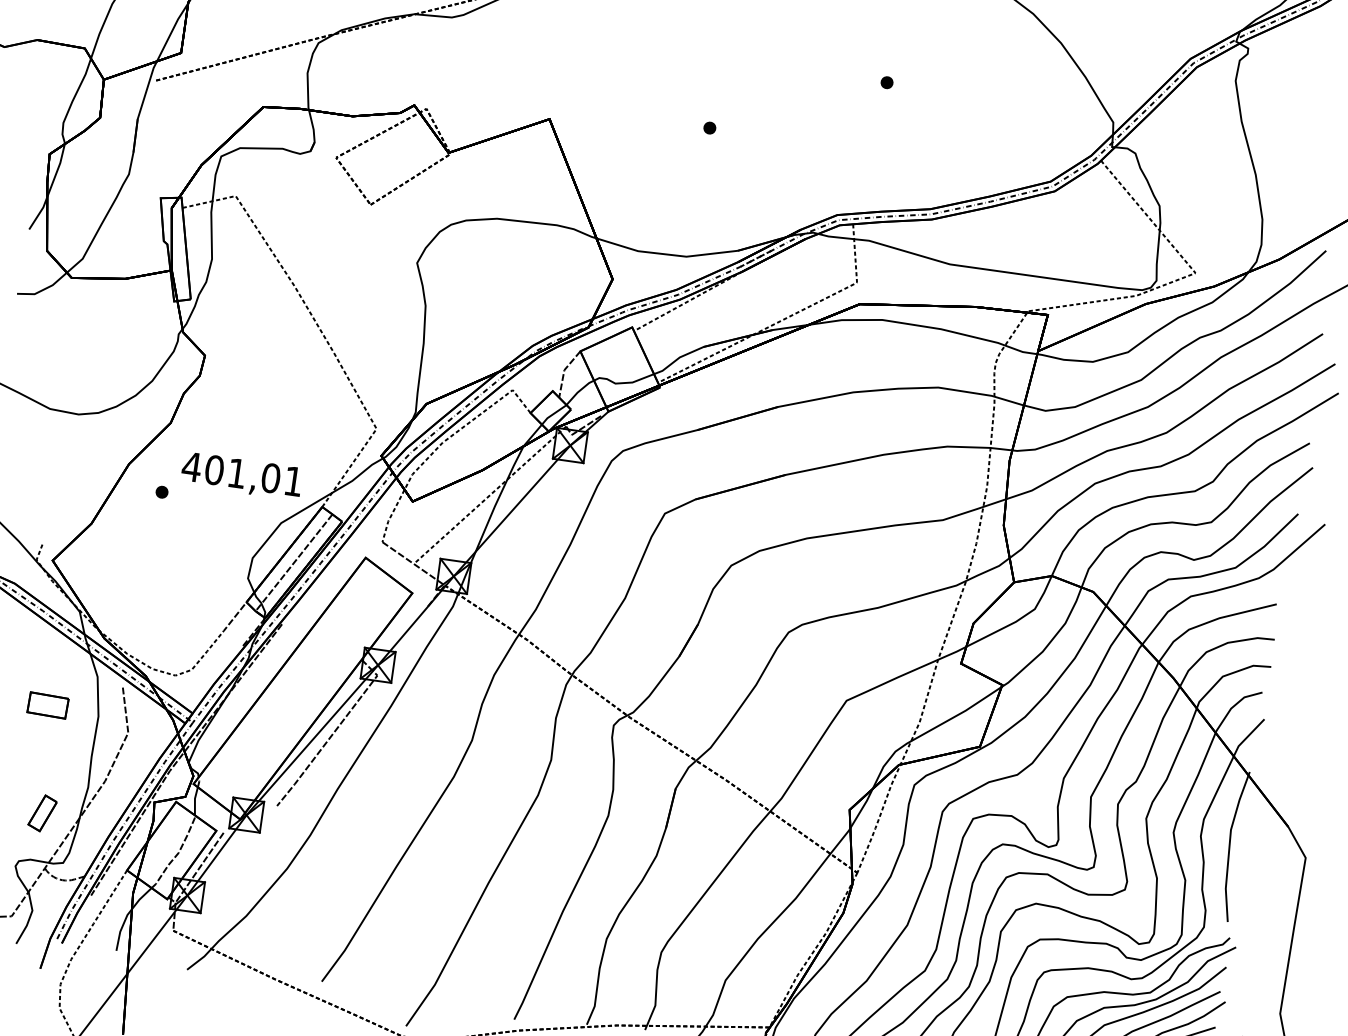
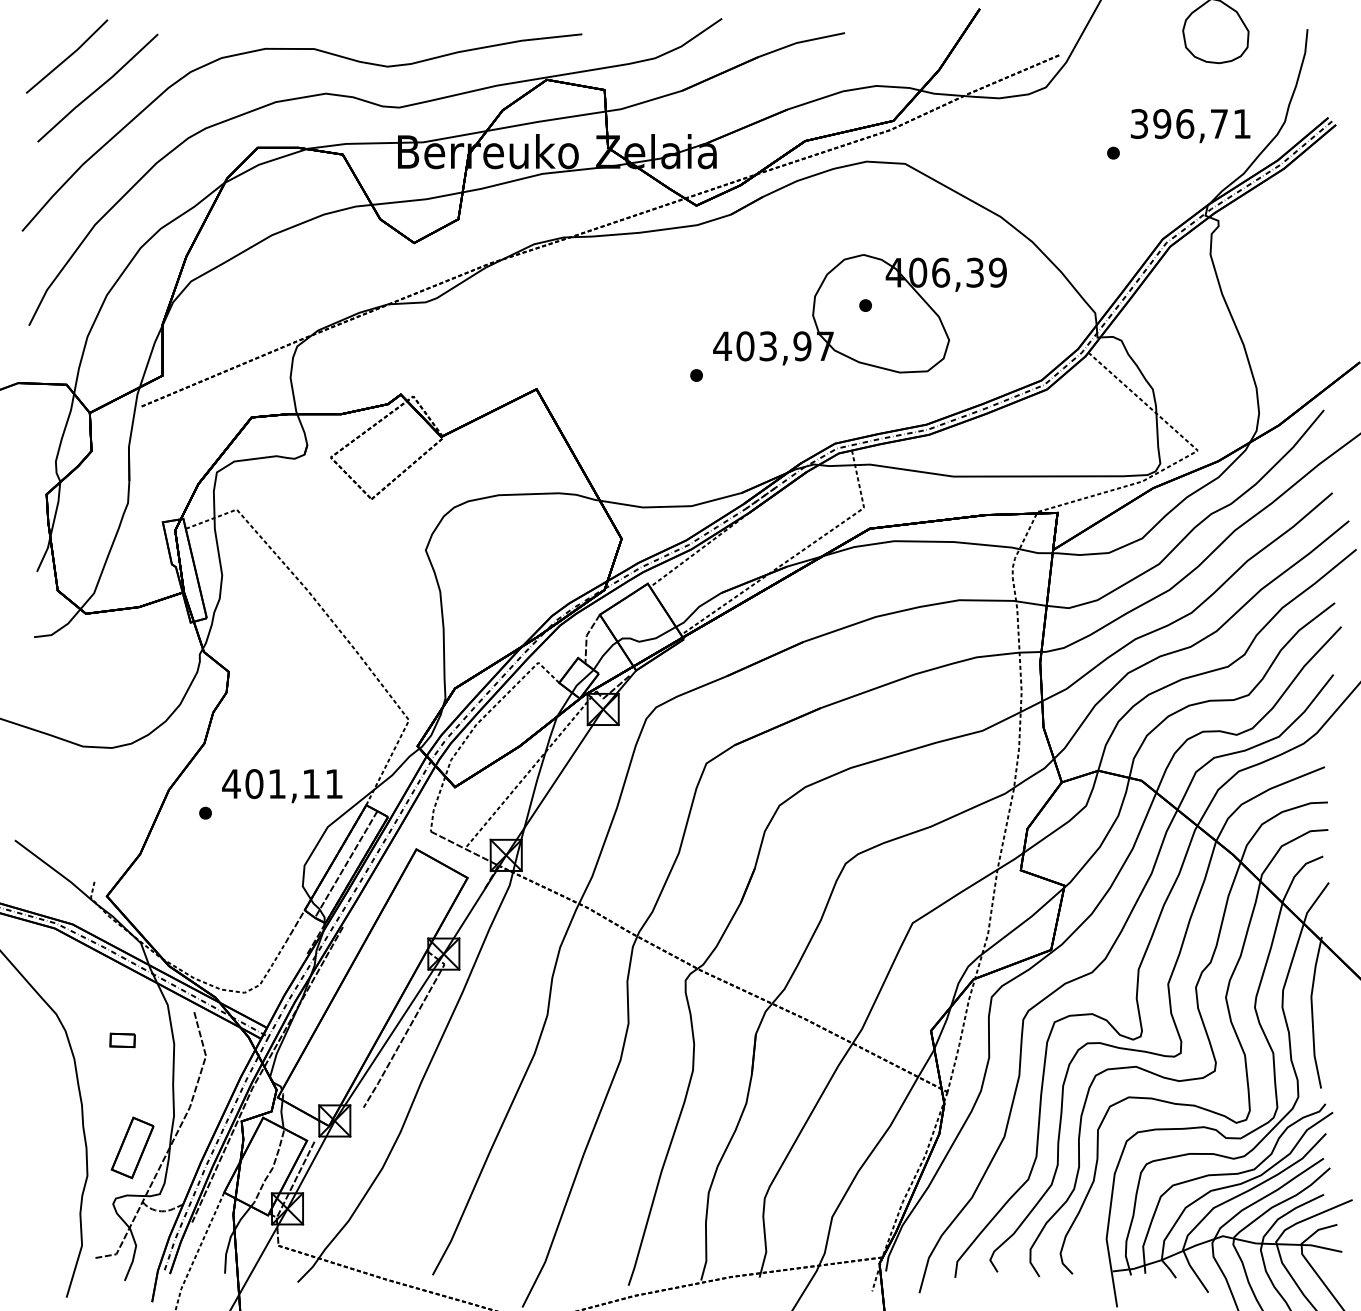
part: (879, 89) -> (859, 313), added
text: (270, 478) -> (311, 784), 401,01 -> 401,11
part: (47, 705) -> (122, 1040), size x0.62
part: (42, 812) -> (132, 1147), size x1.67

